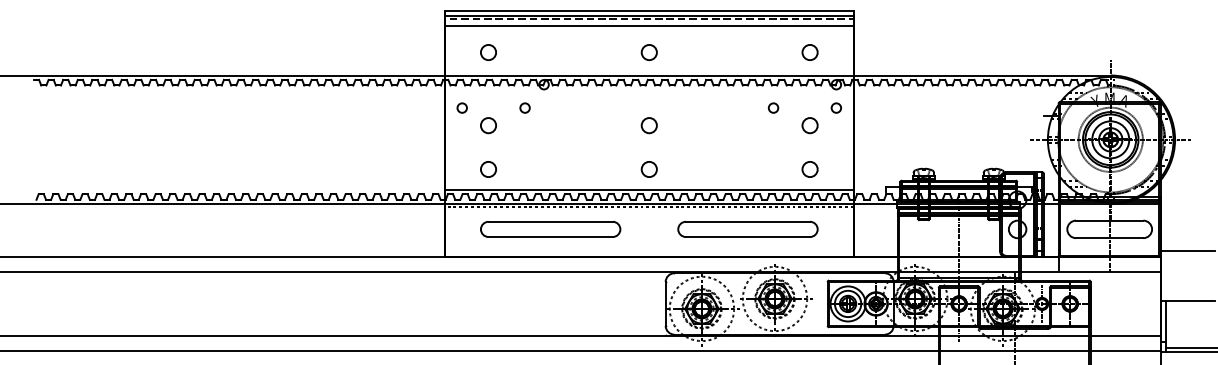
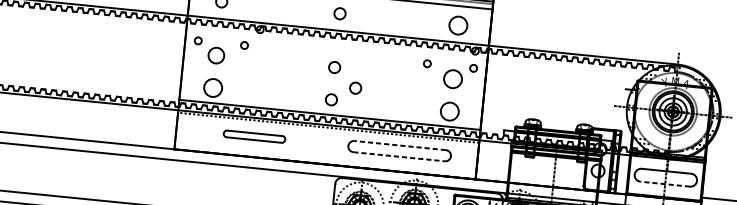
circle: (809, 52) -> (457, 25), size x1.6
circle: (488, 125) -> (216, 55), size x1.4
circle: (809, 125) -> (452, 79), size x1.6
circle: (679, 150) -> (355, 88), added
circle: (488, 169) -> (213, 88), size x1.6
circle: (809, 169) -> (449, 111), size x1.6
line: (747, 221) -> (399, 145), solid -> dashed
part: (550, 229) -> (254, 136), size x0.6
line: (748, 237) -> (399, 157), solid -> dashed
line: (1109, 238) -> (665, 184), solid -> dashed

